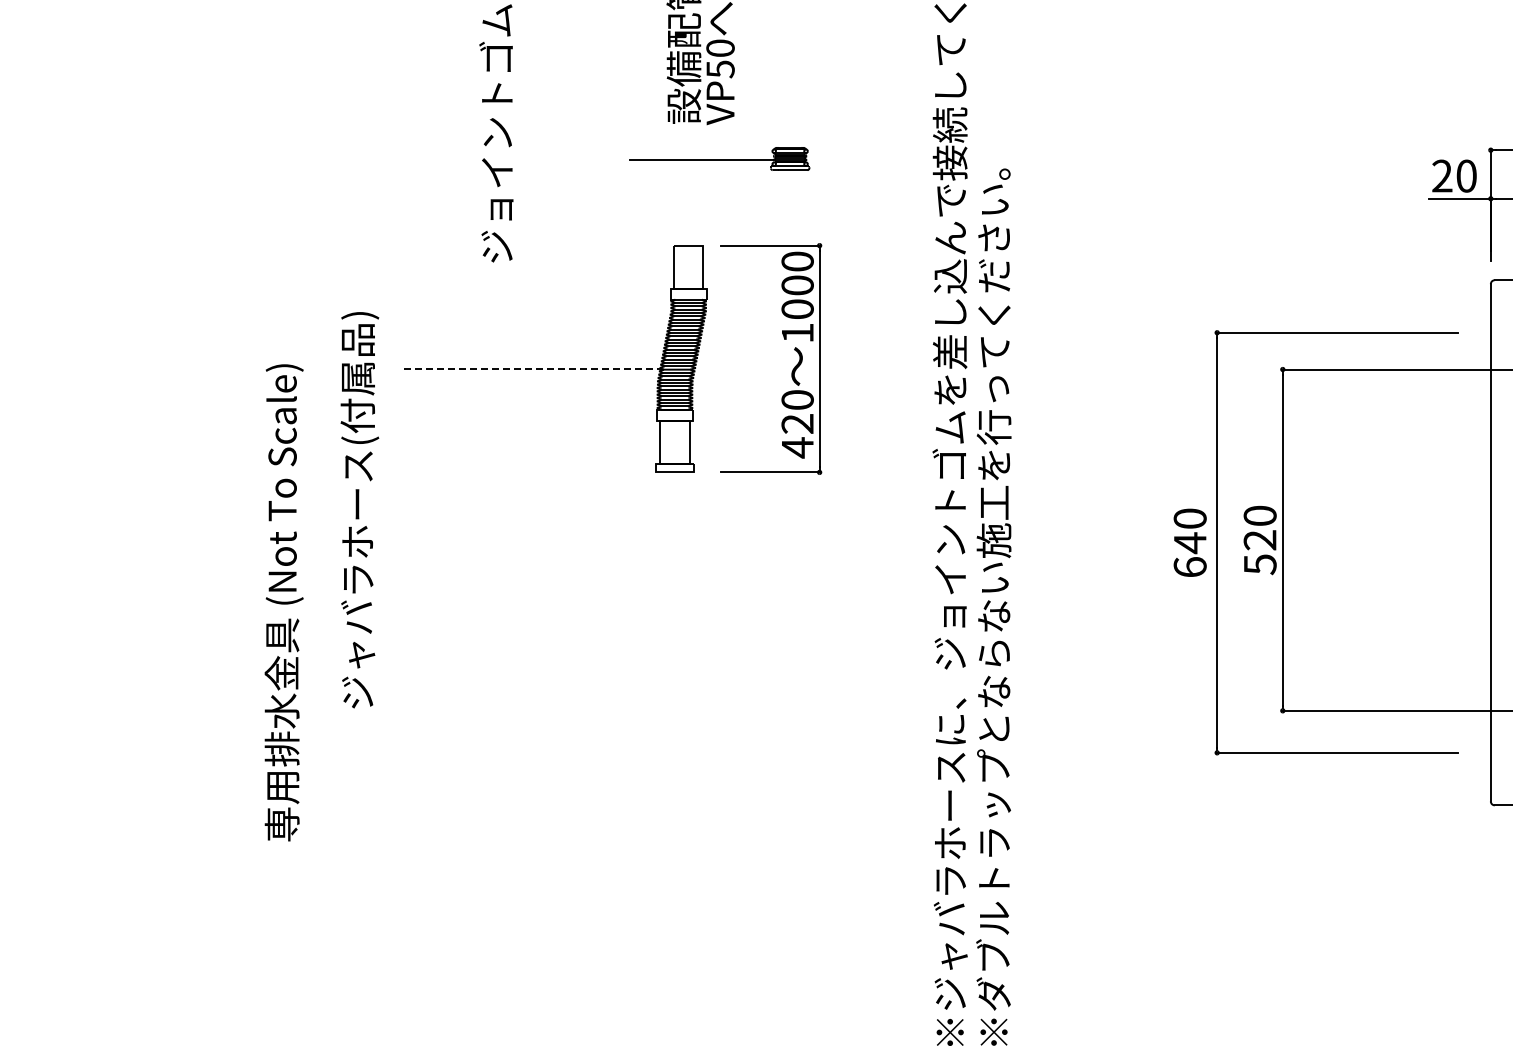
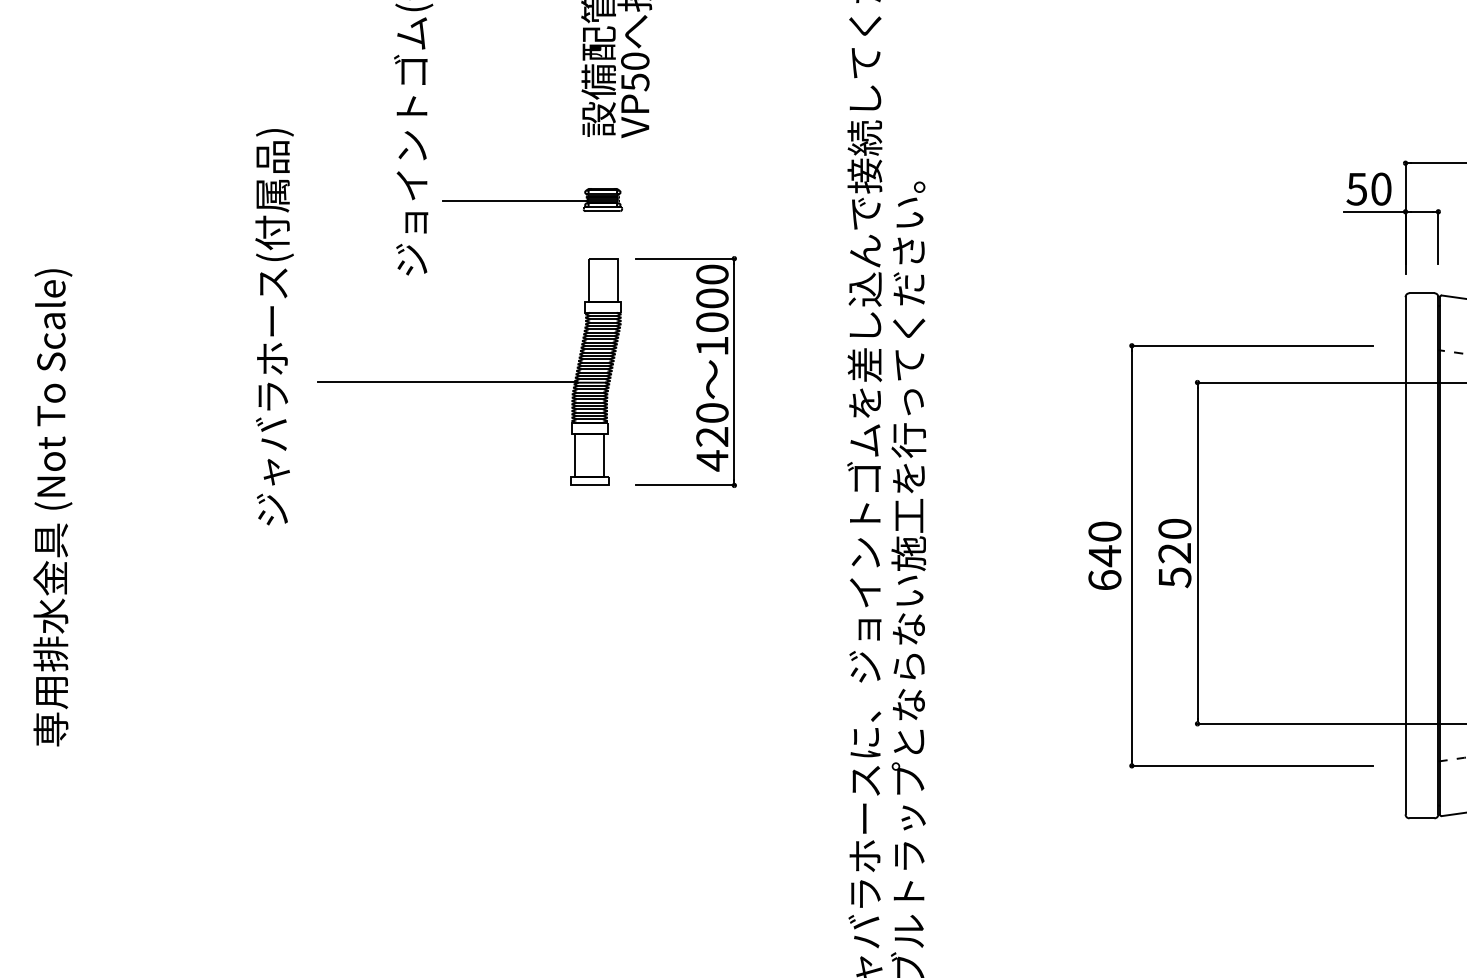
part: (719, 158) -> (532, 199), moved
text: (1441, 175) -> (1356, 188), 20 -> 50
line: (533, 369) -> (448, 382), dashed -> solid
text: (359, 510) -> (274, 327), moved
text: (283, 602) -> (52, 507), moved

